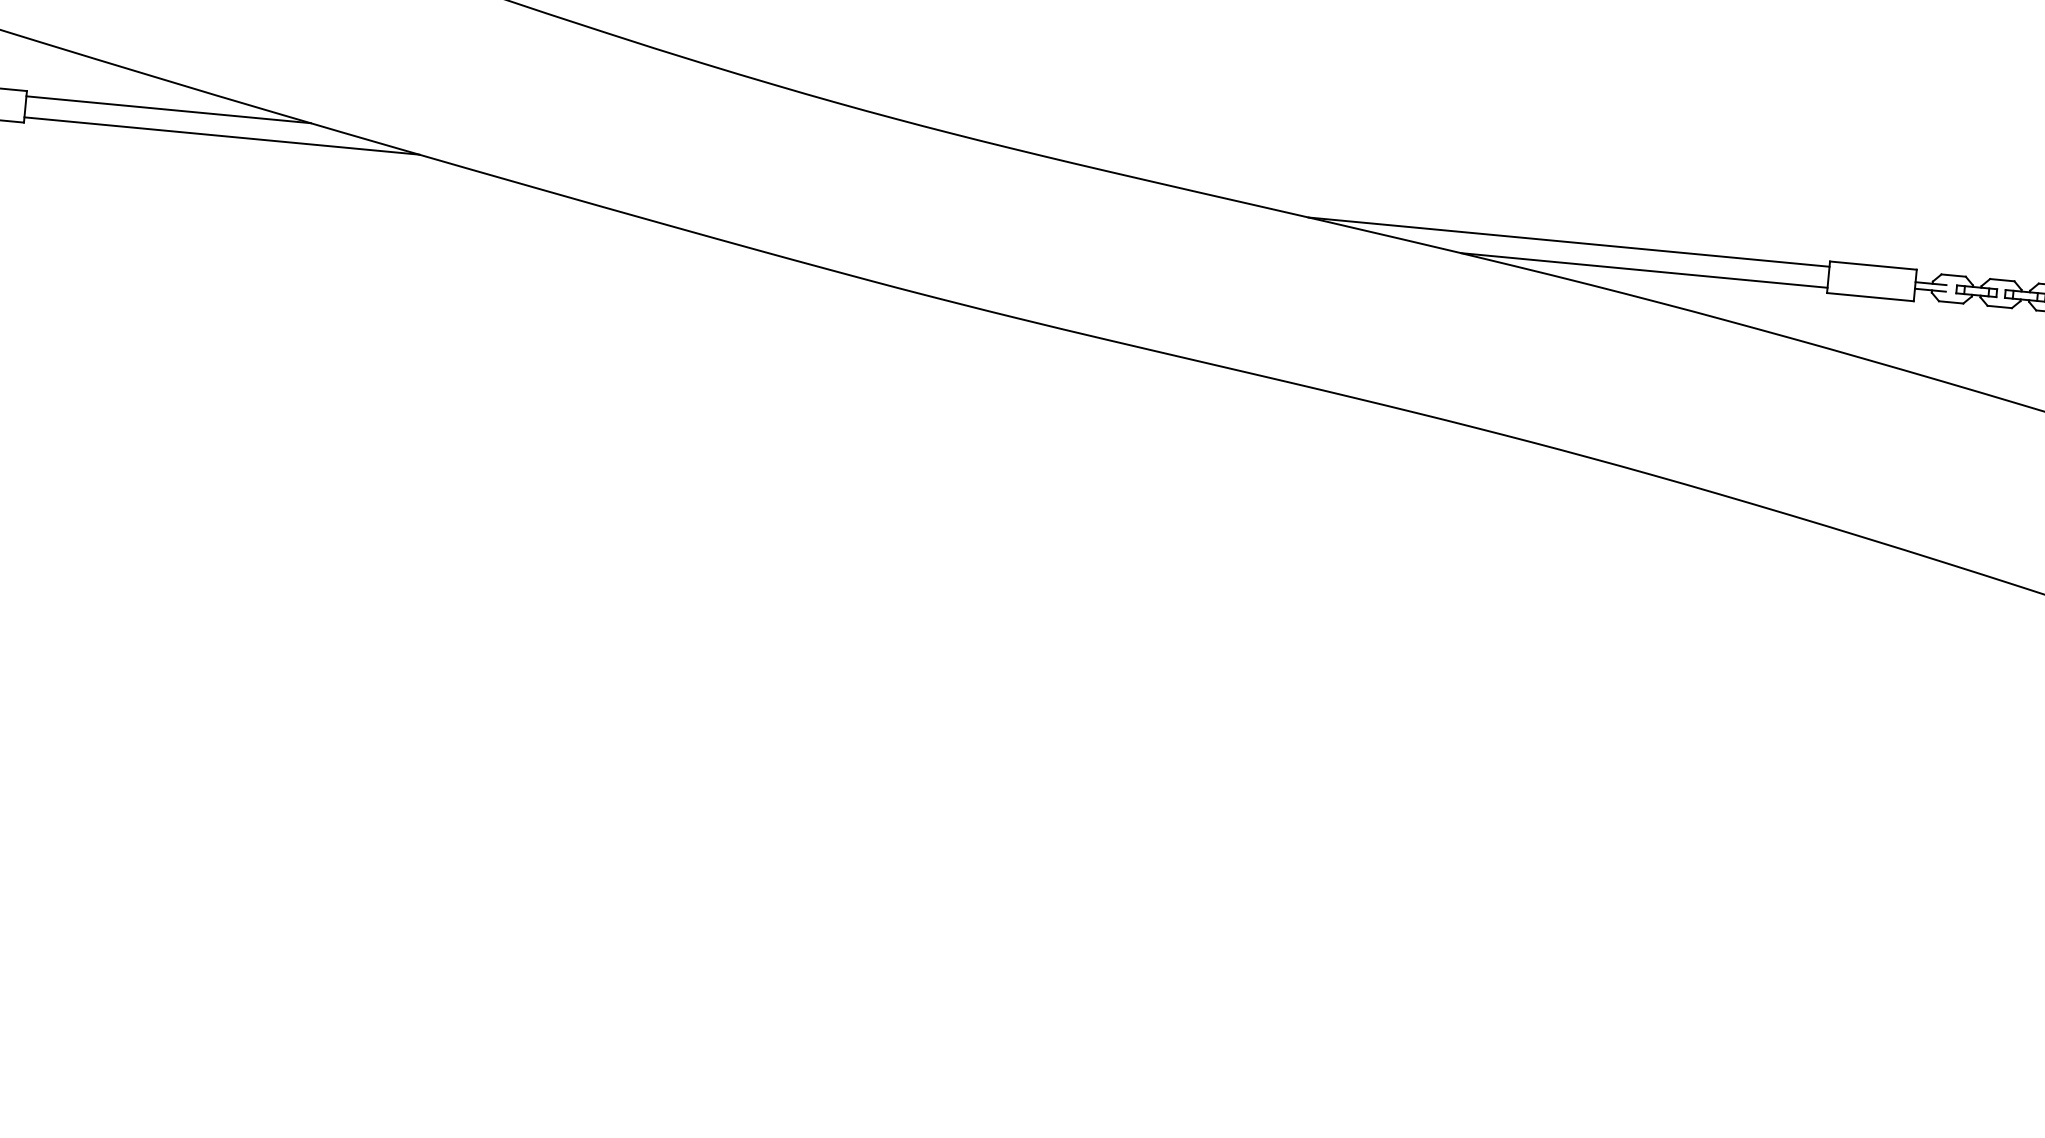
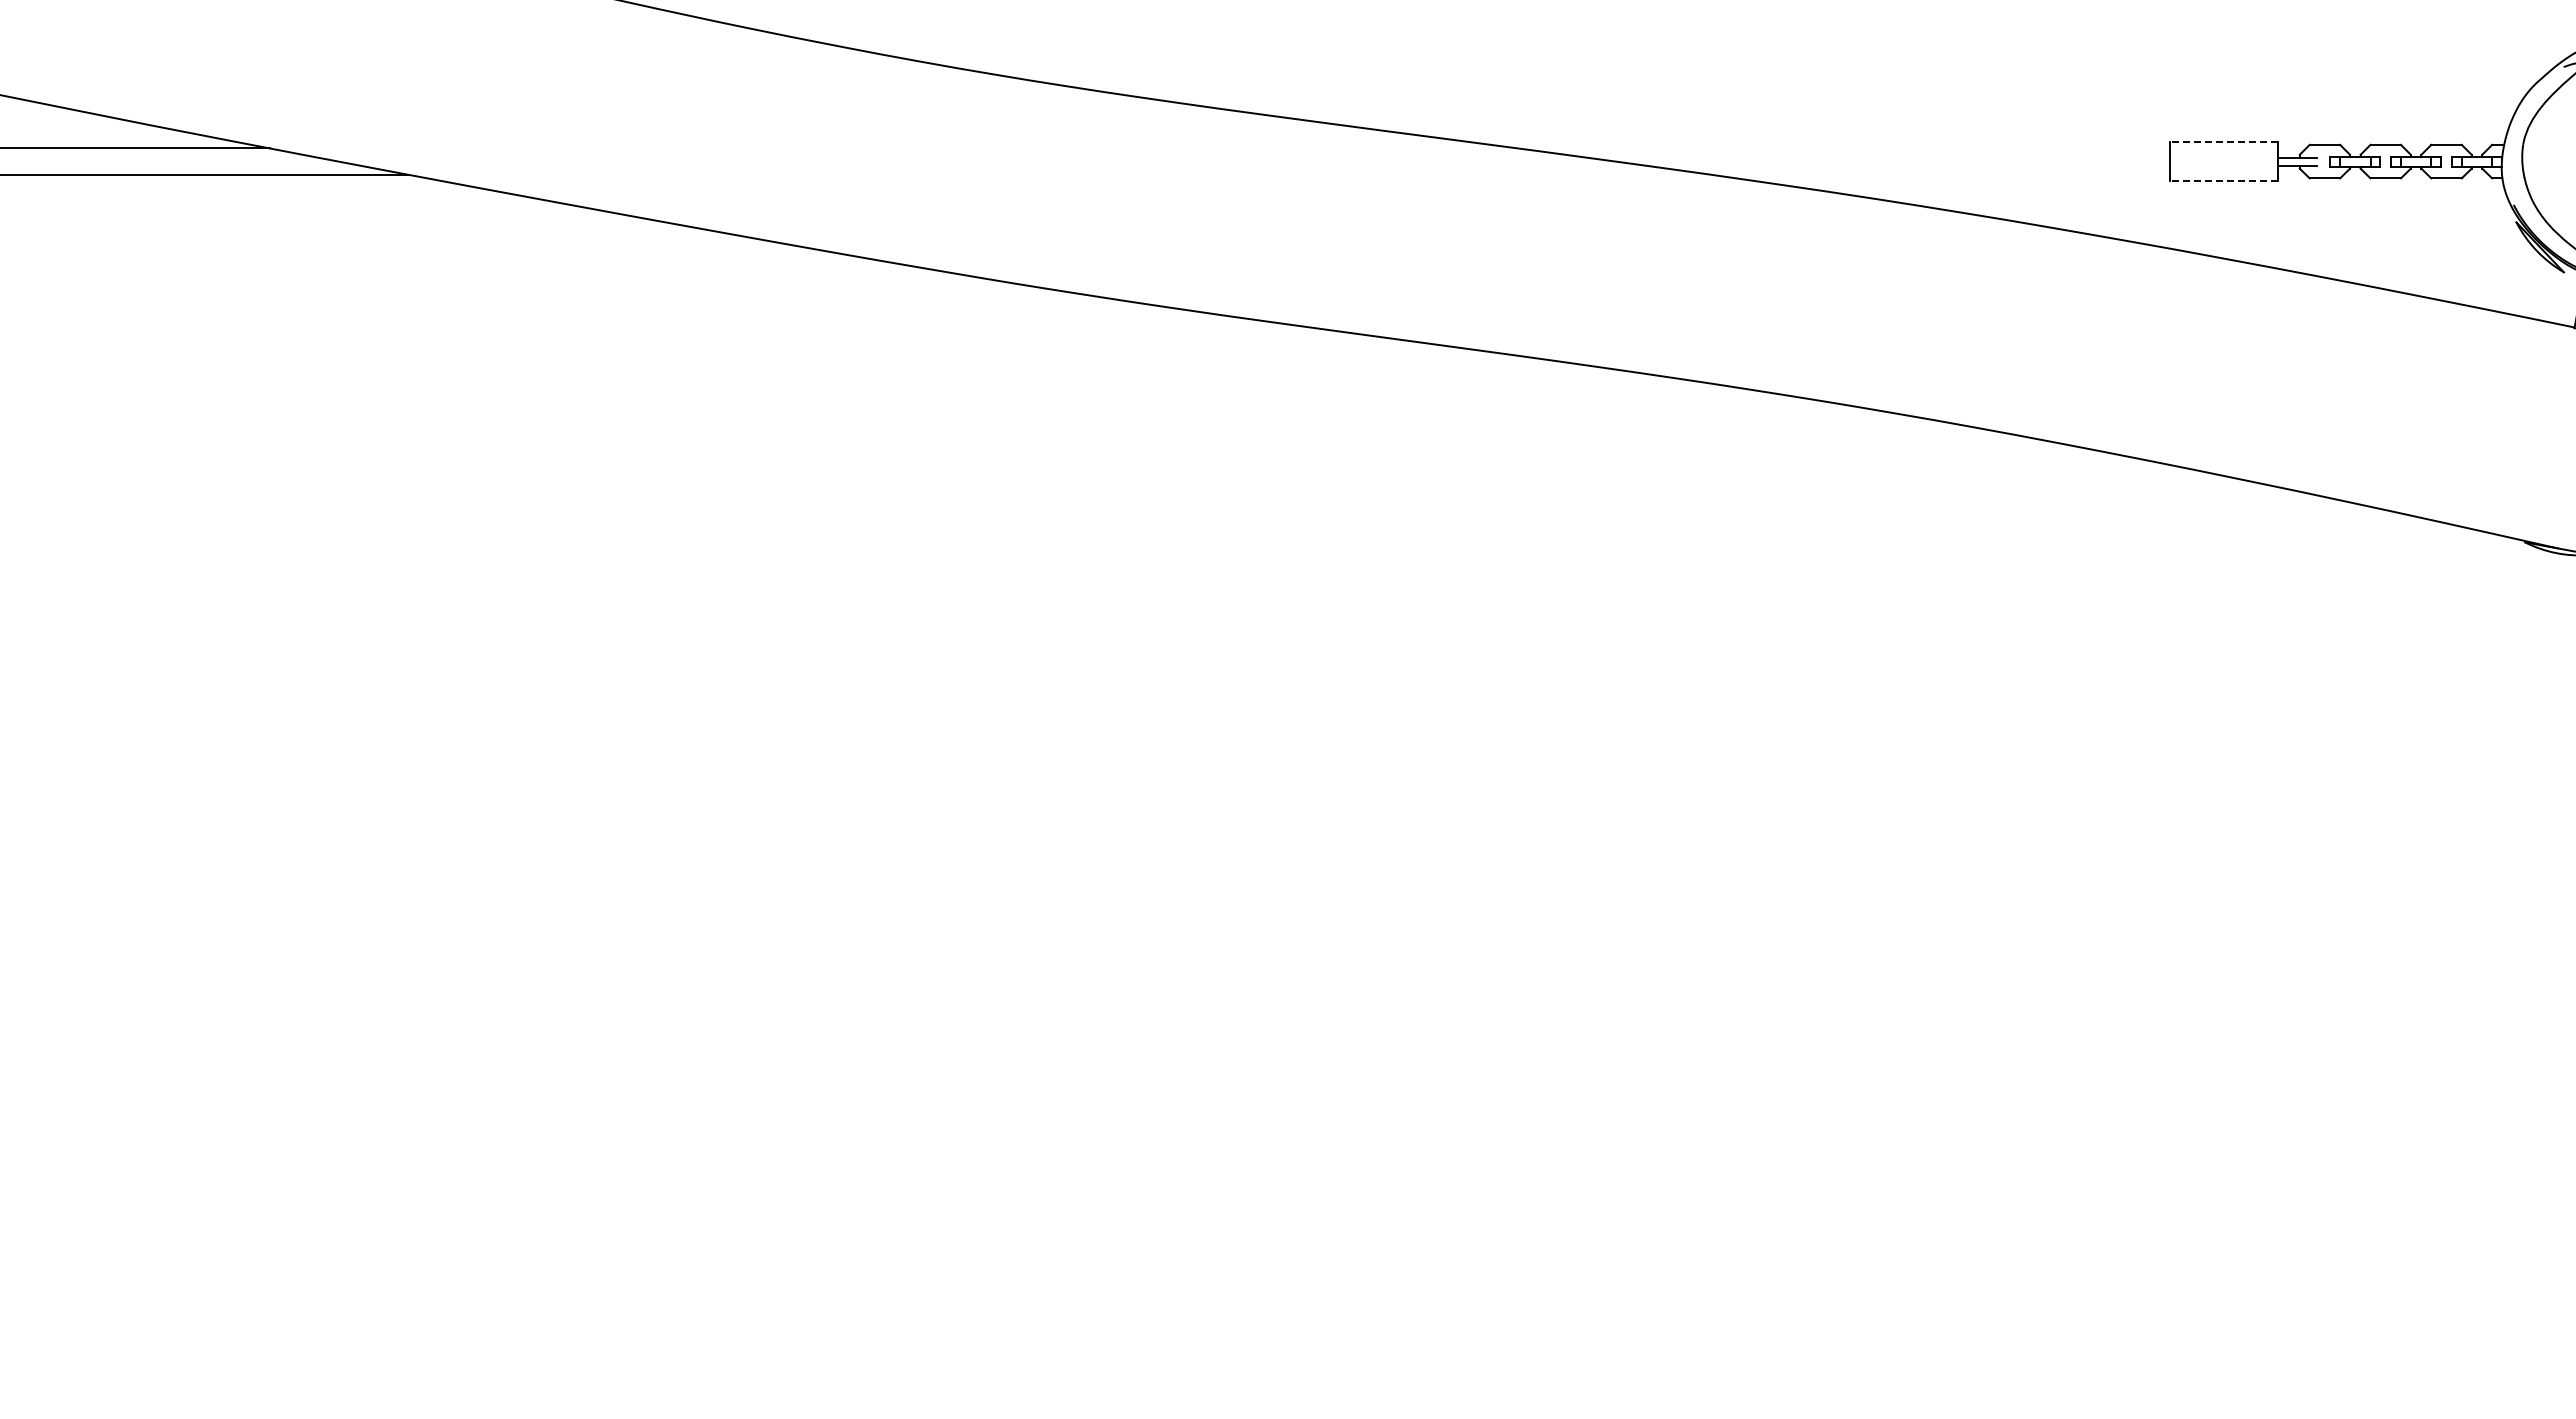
line: (1568, 242) -> (1843, 148), removed
line: (1872, 265) -> (2223, 141), solid -> dashed
line: (1644, 270) -> (1940, 174), removed
line: (1869, 297) -> (2223, 181), solid -> dashed

